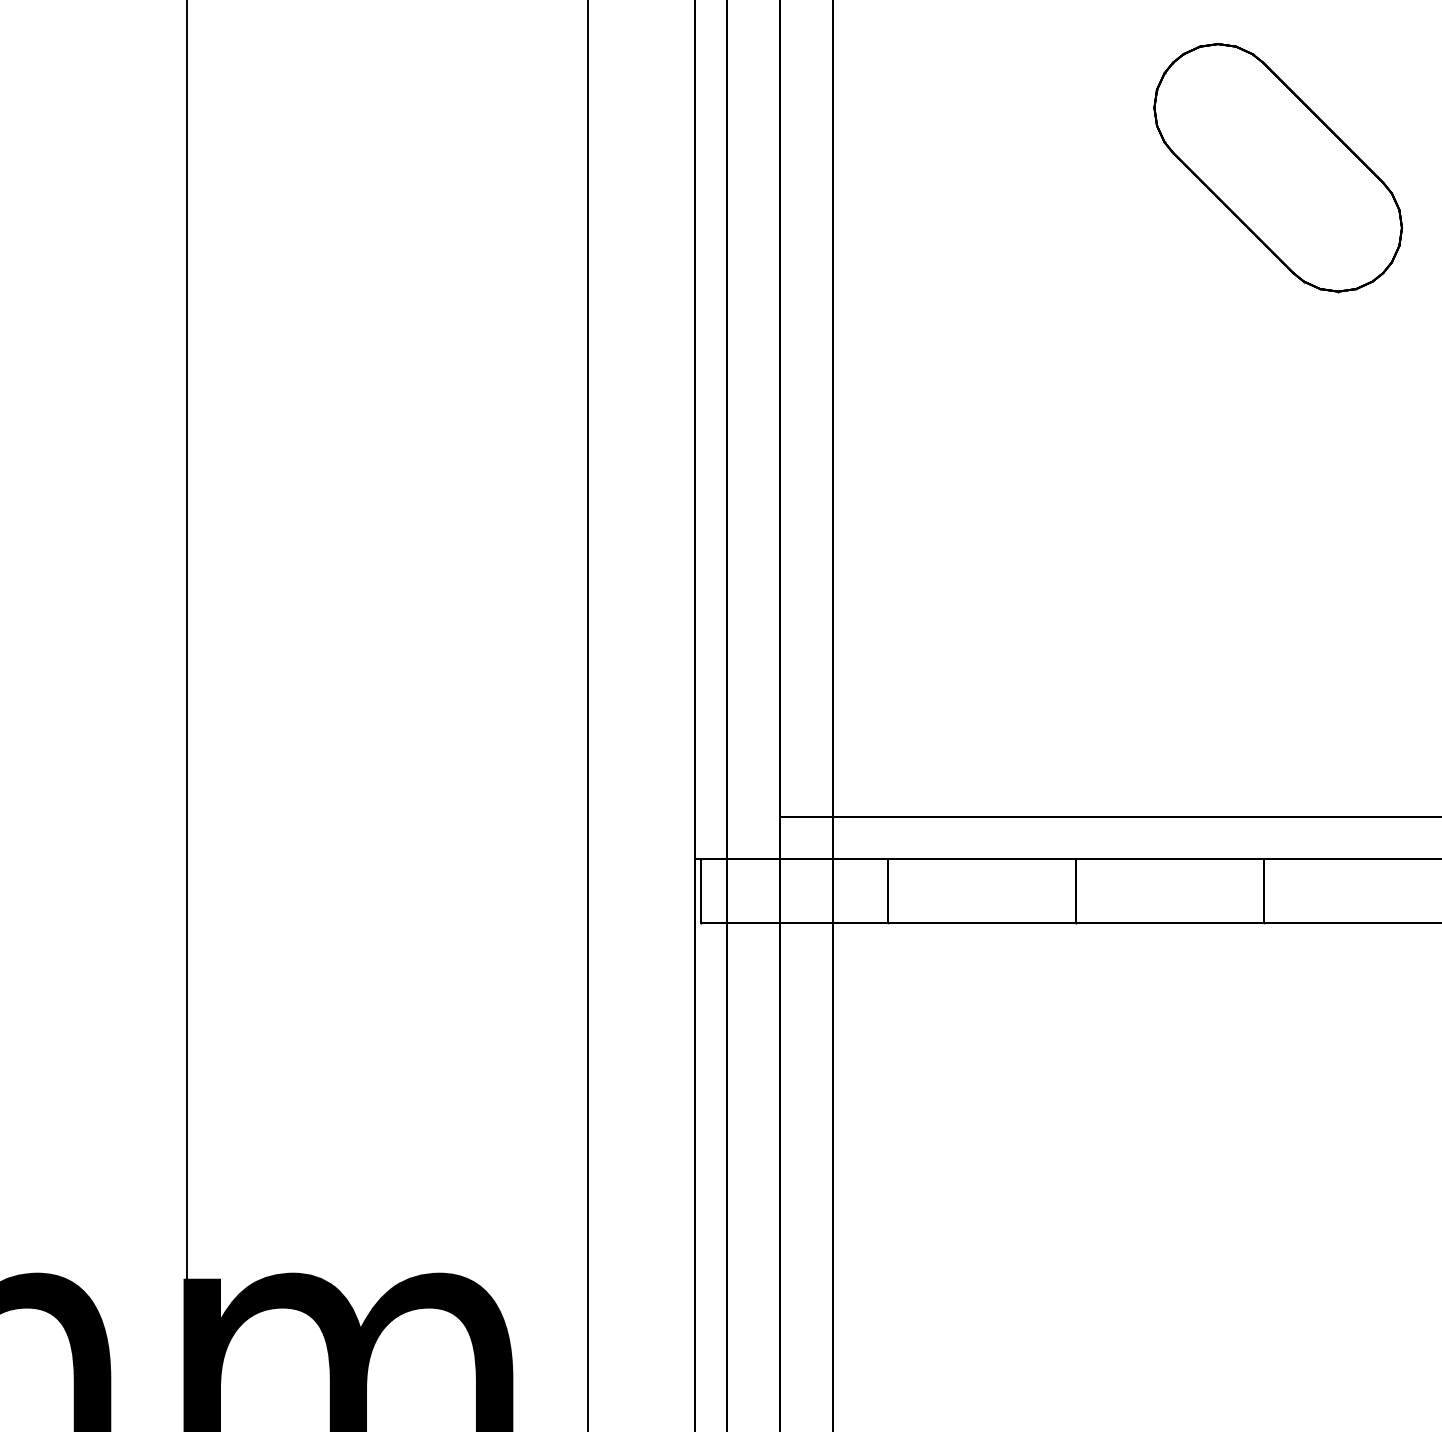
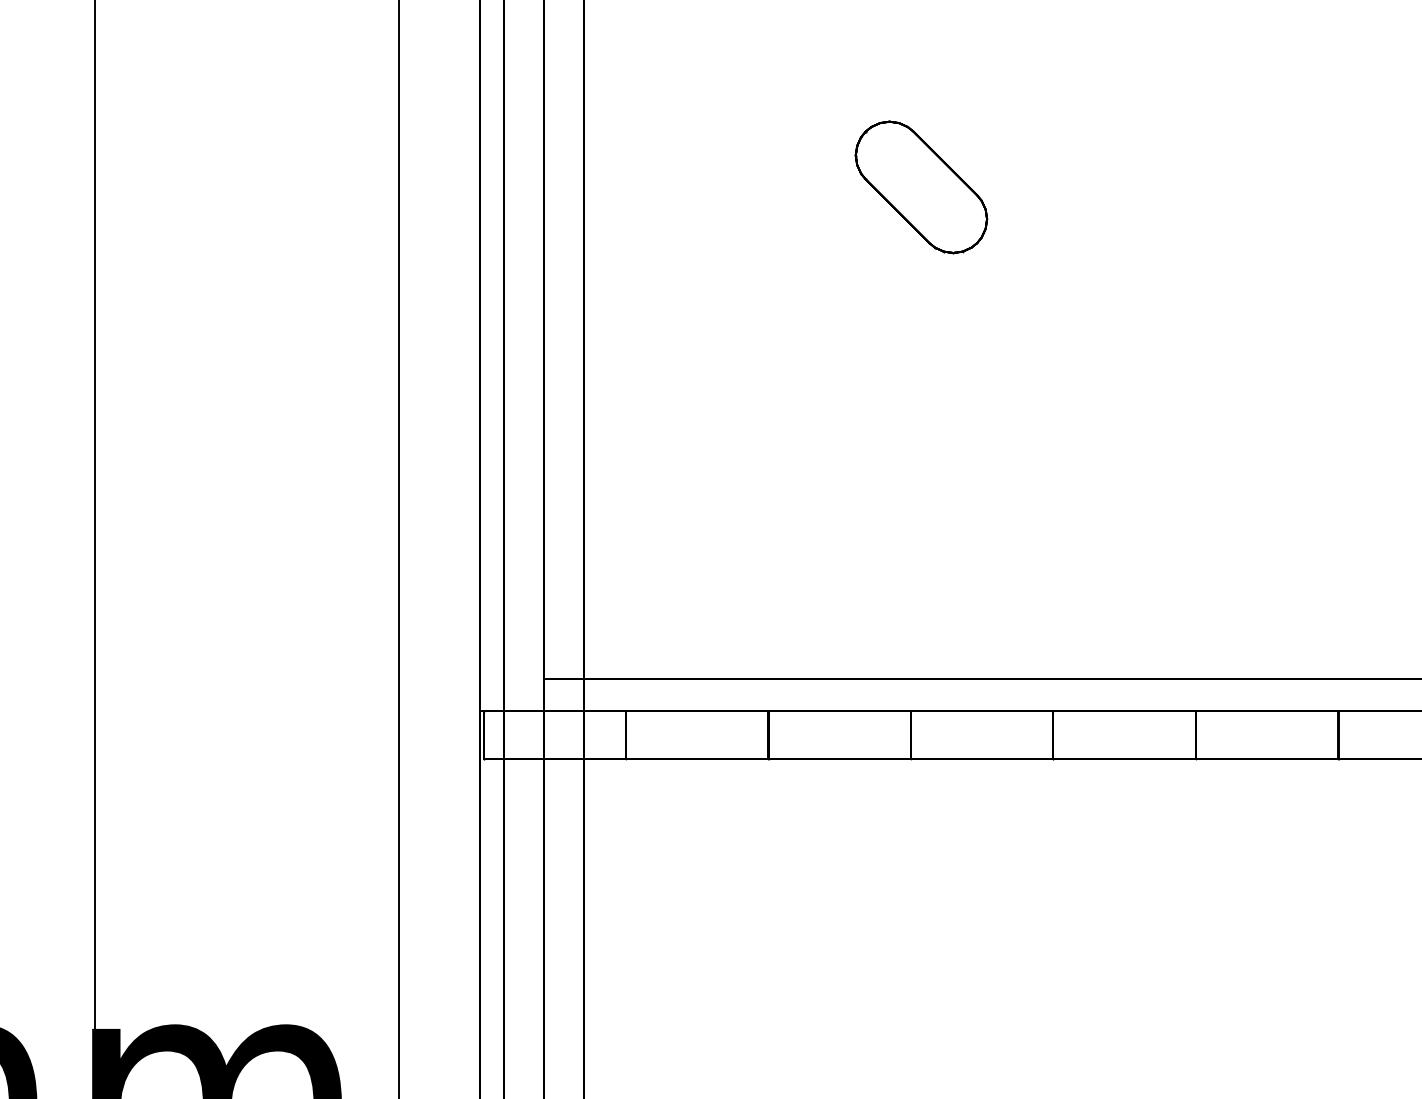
part: (1278, 168) -> (921, 187), size x0.7

